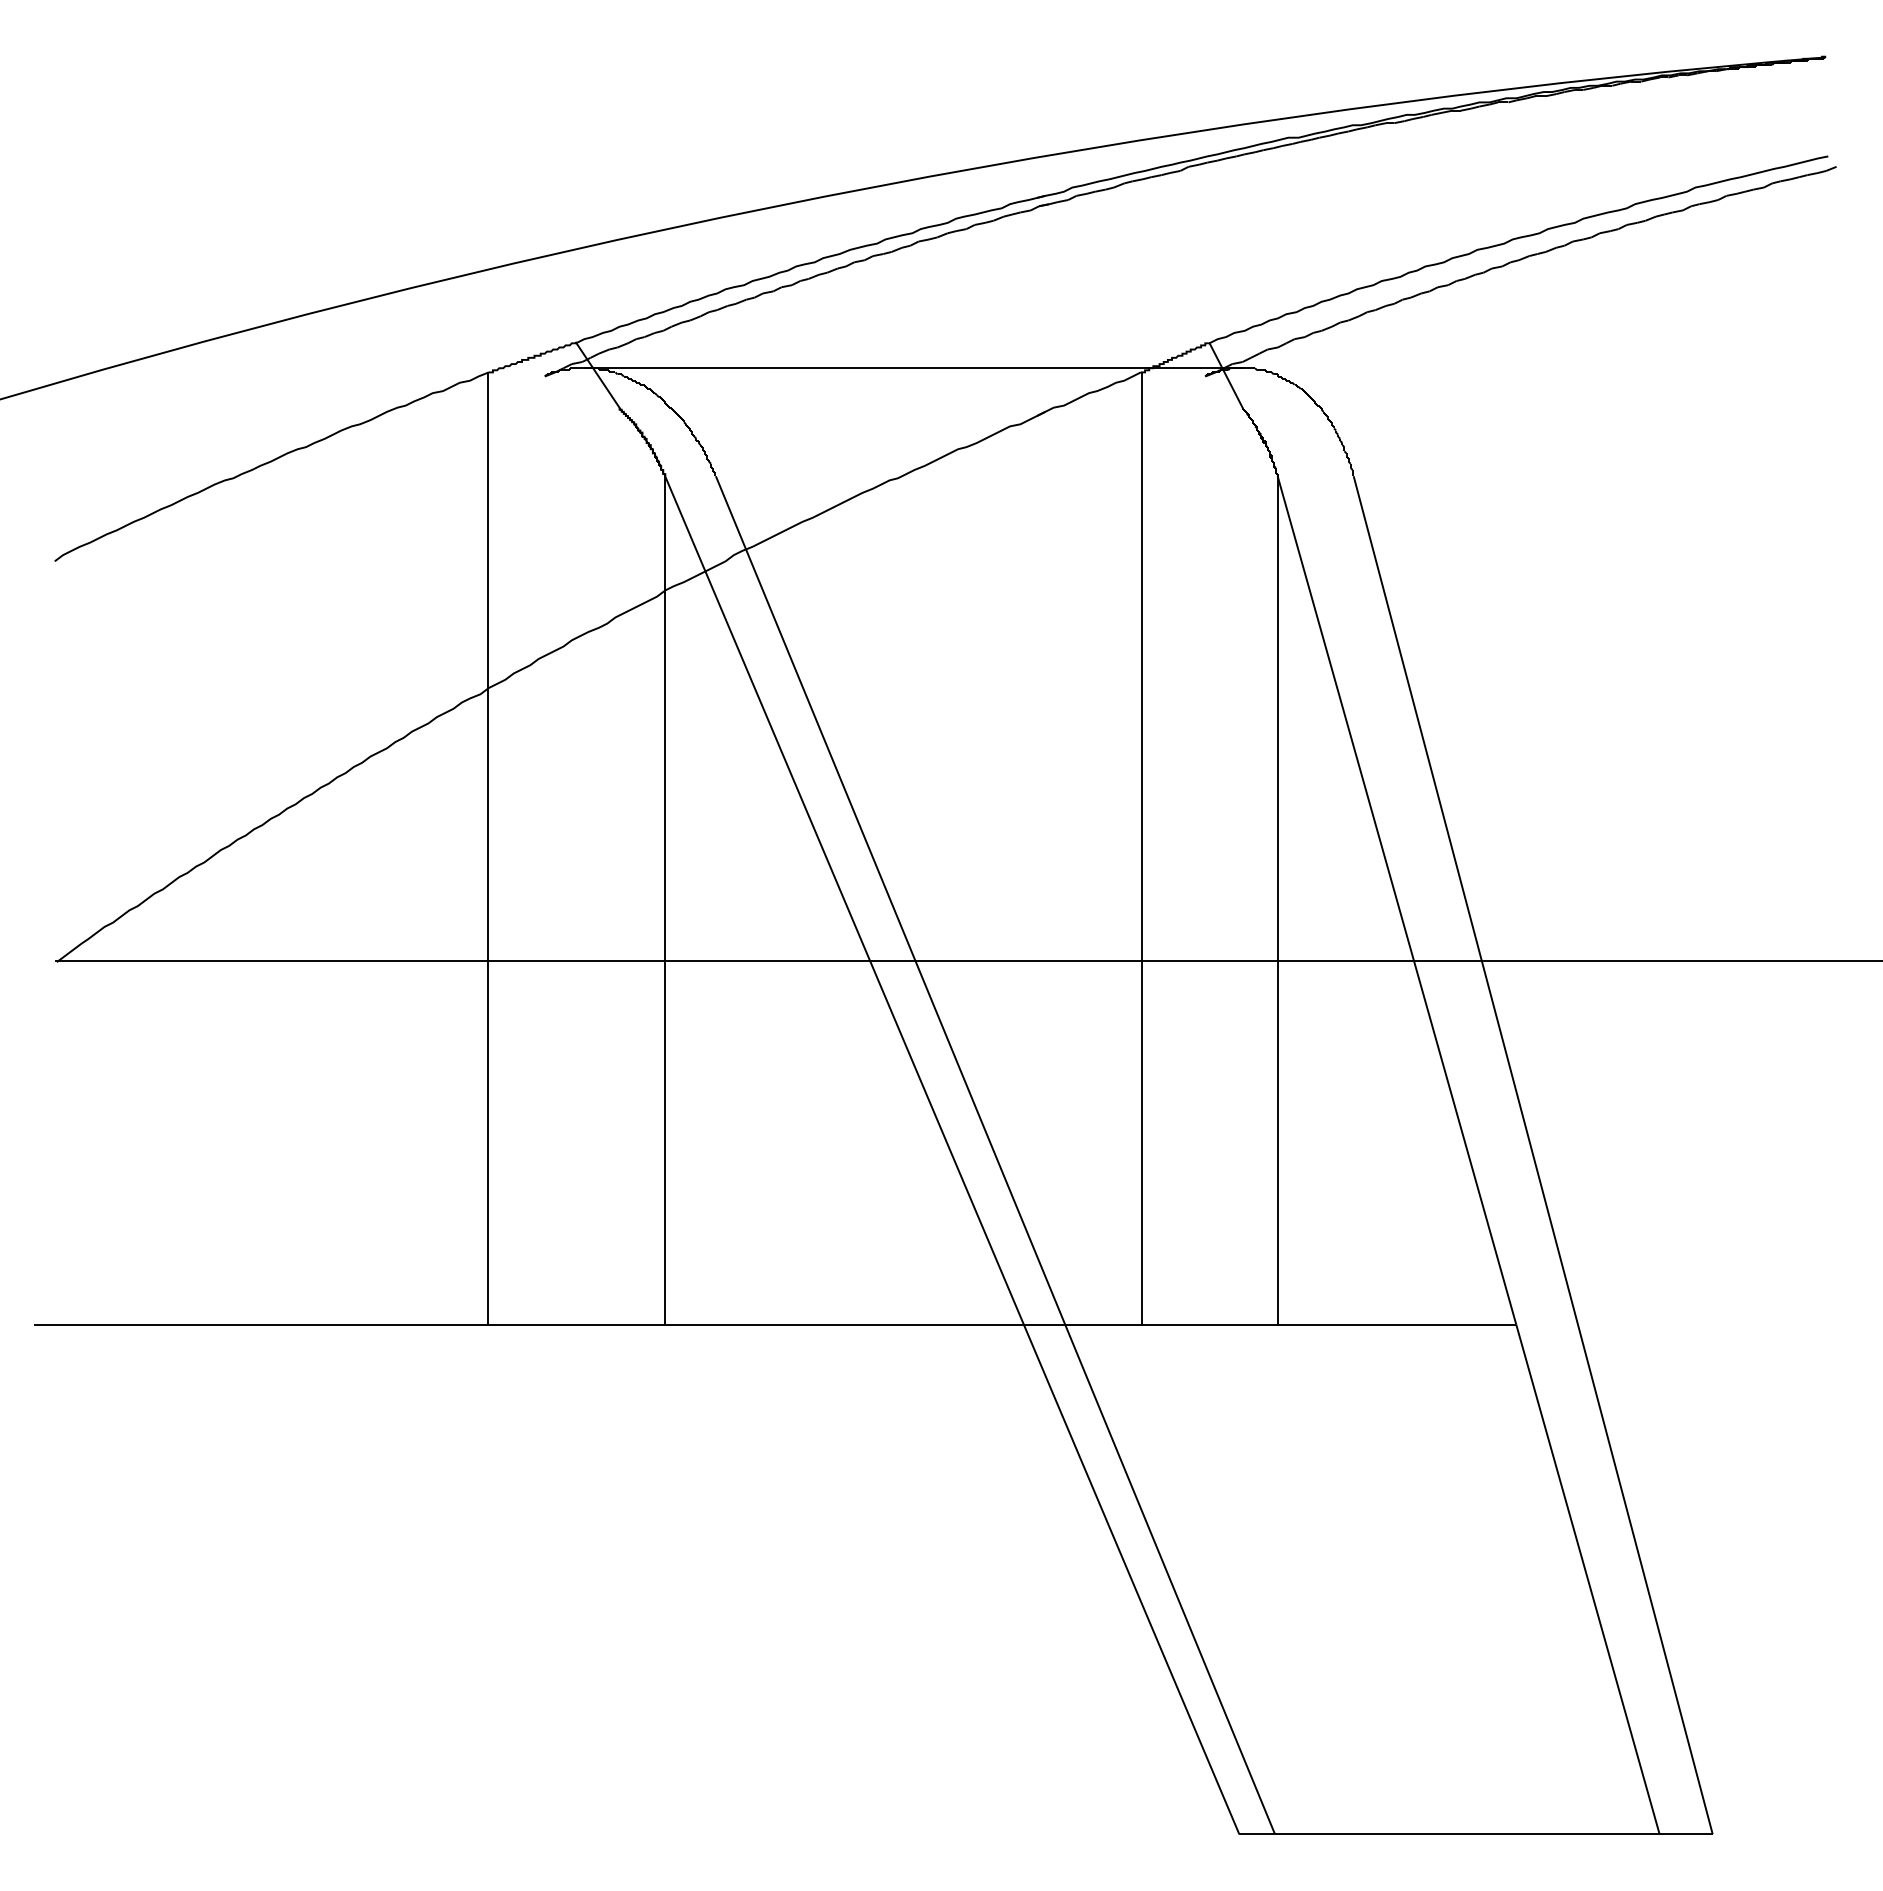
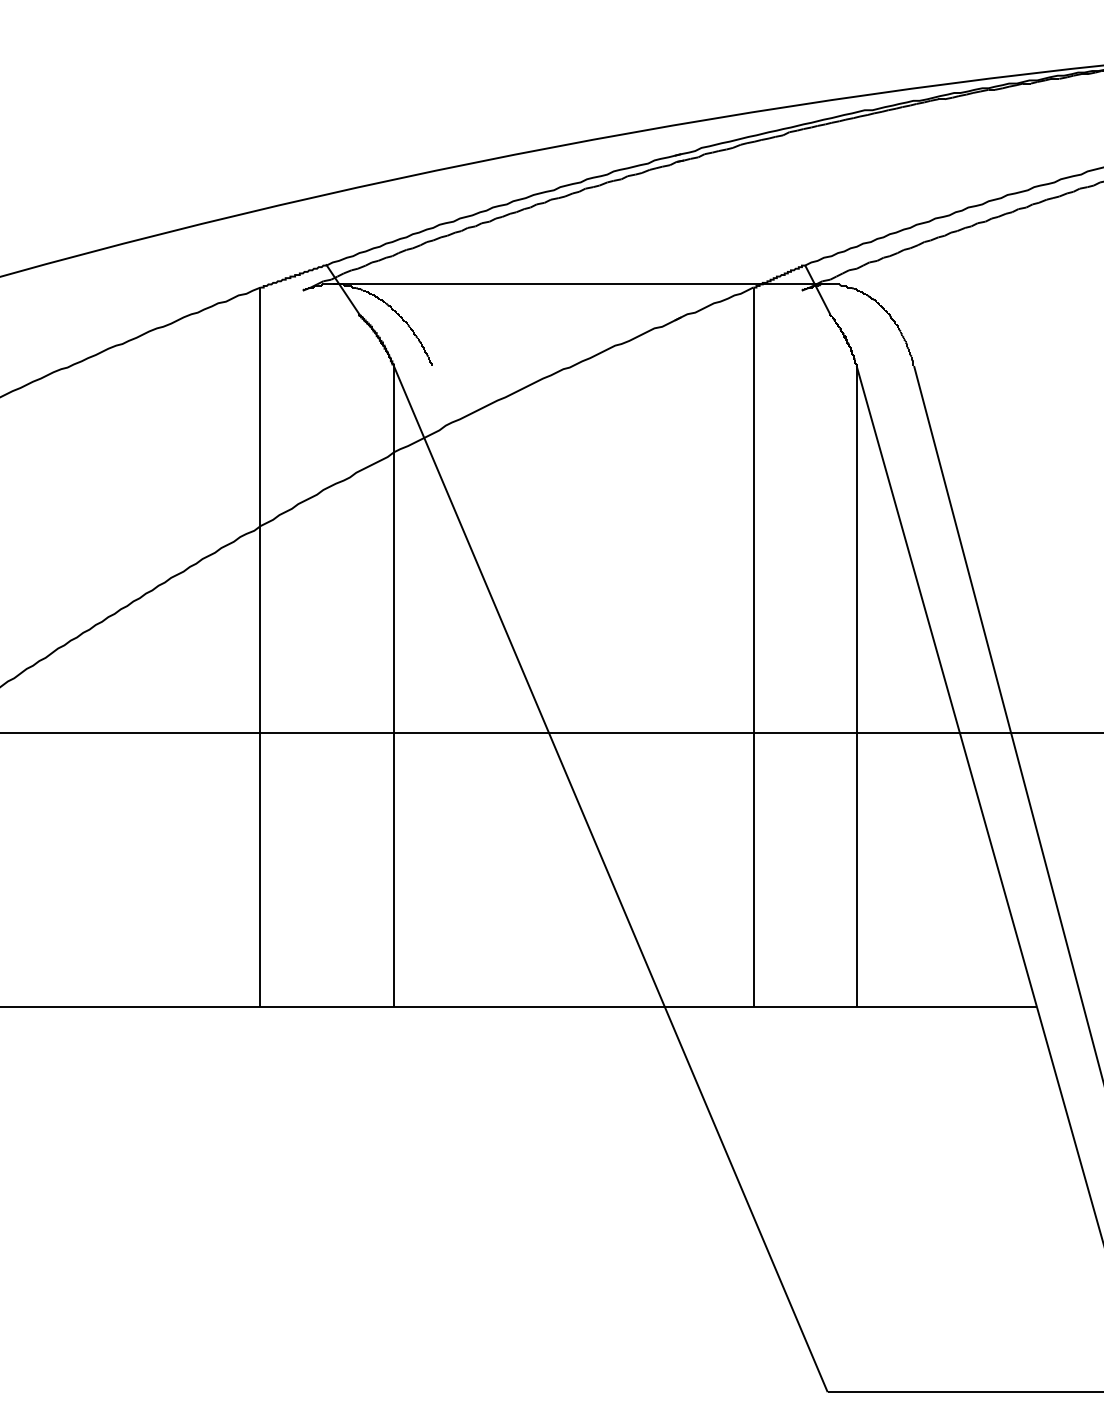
line: (995, 1155) -> (643, 879), removed

